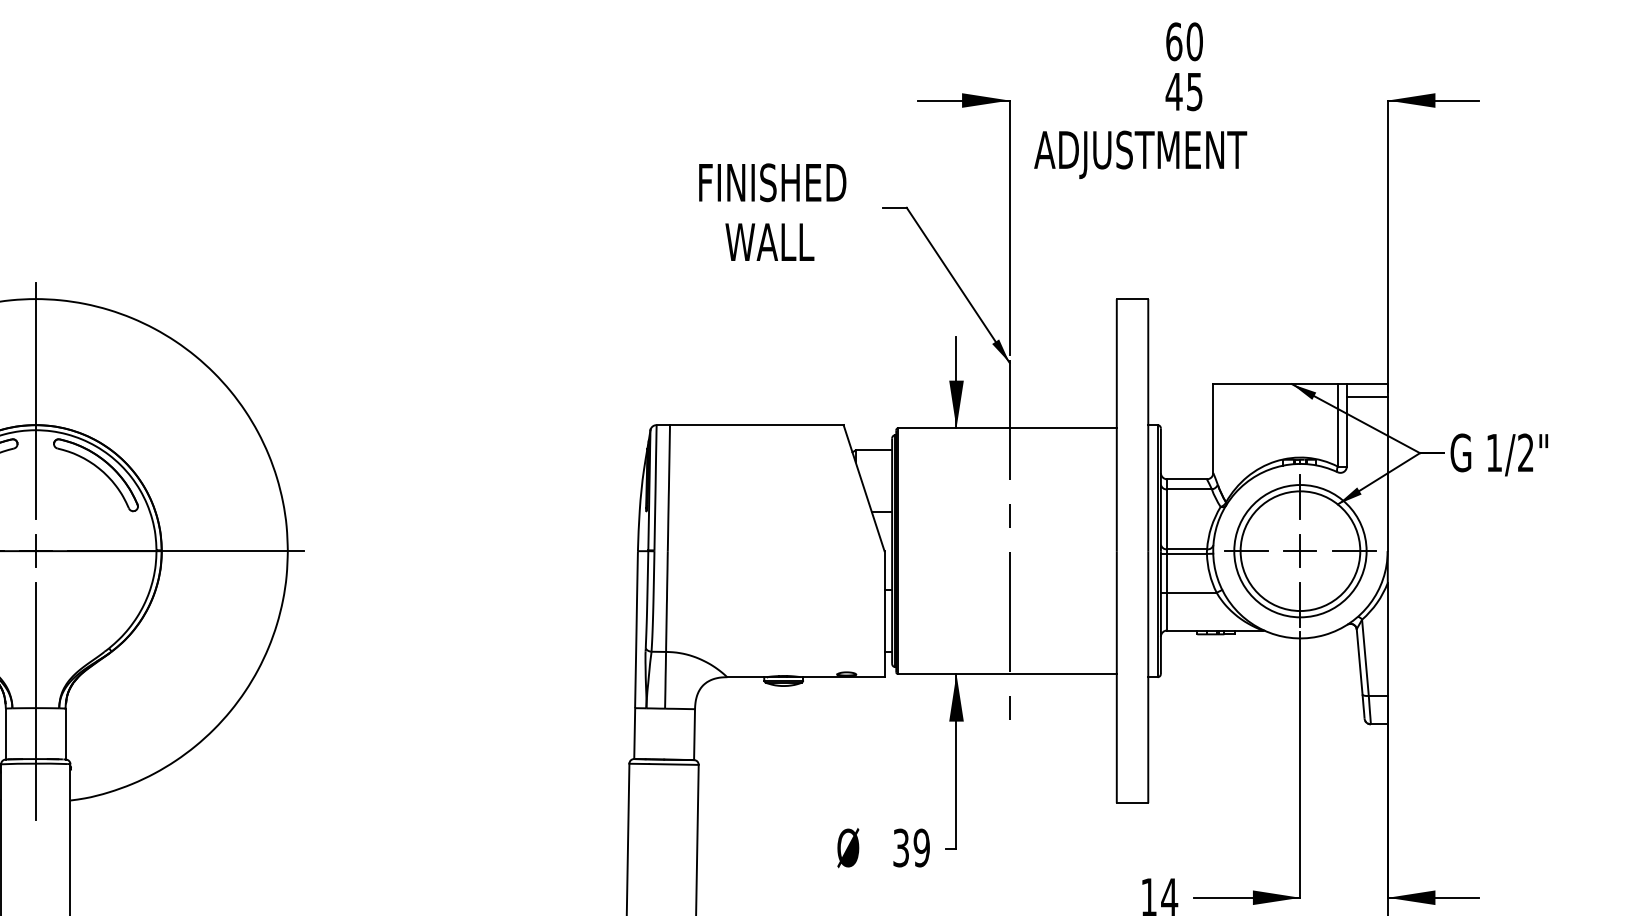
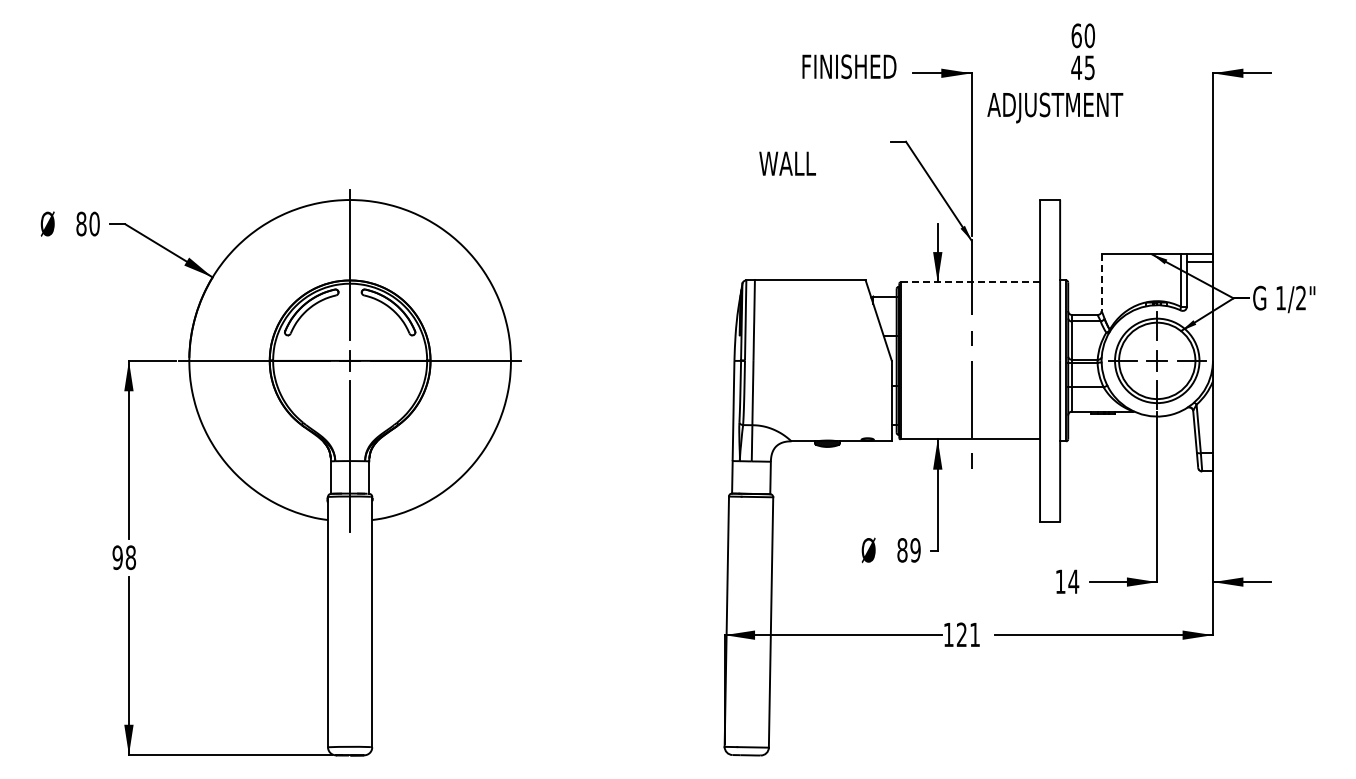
text: (772, 182) -> (849, 66), moved
text: (769, 241) -> (787, 163), moved
line: (1007, 428) -> (970, 282), solid -> dashed
line: (1213, 429) -> (1101, 283), solid -> dashed
text: (901, 848) -> (902, 550), 39 -> 89

